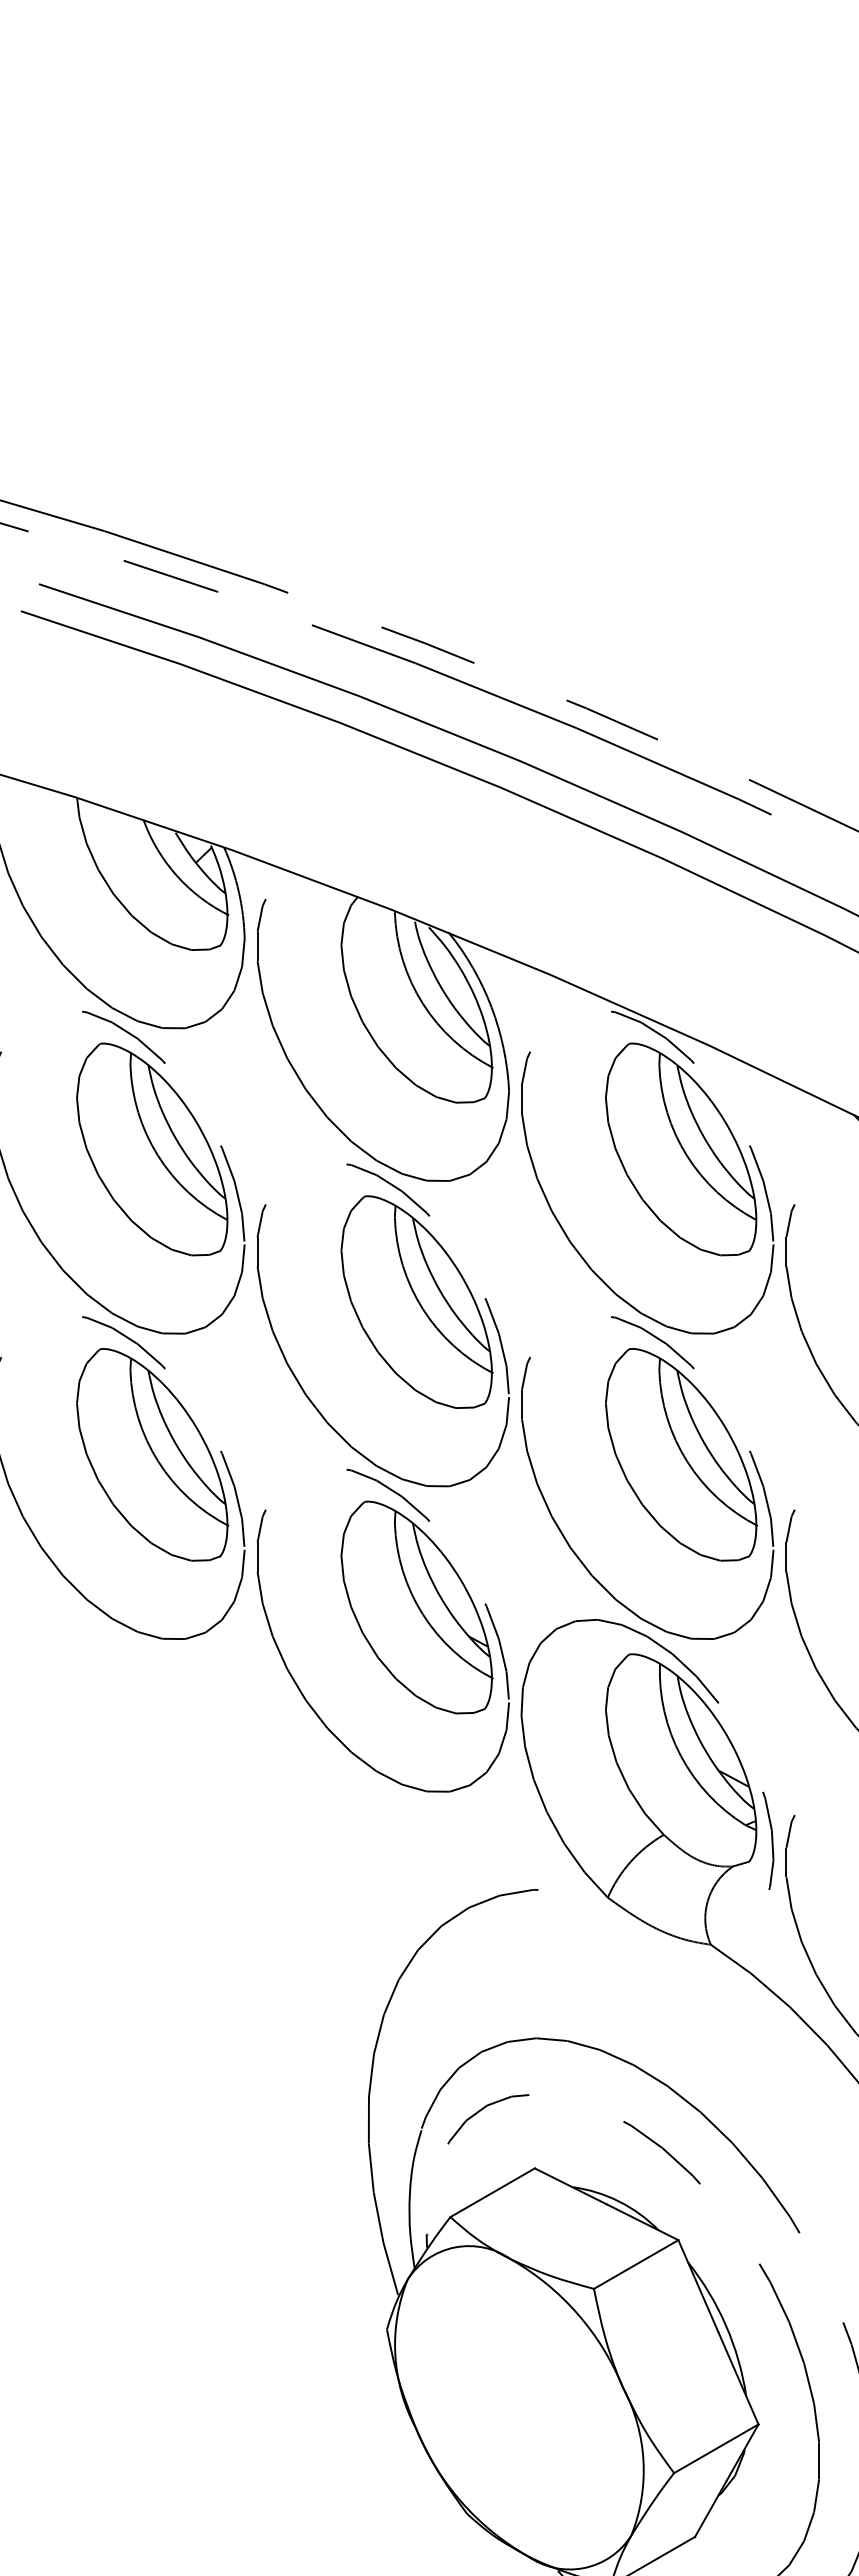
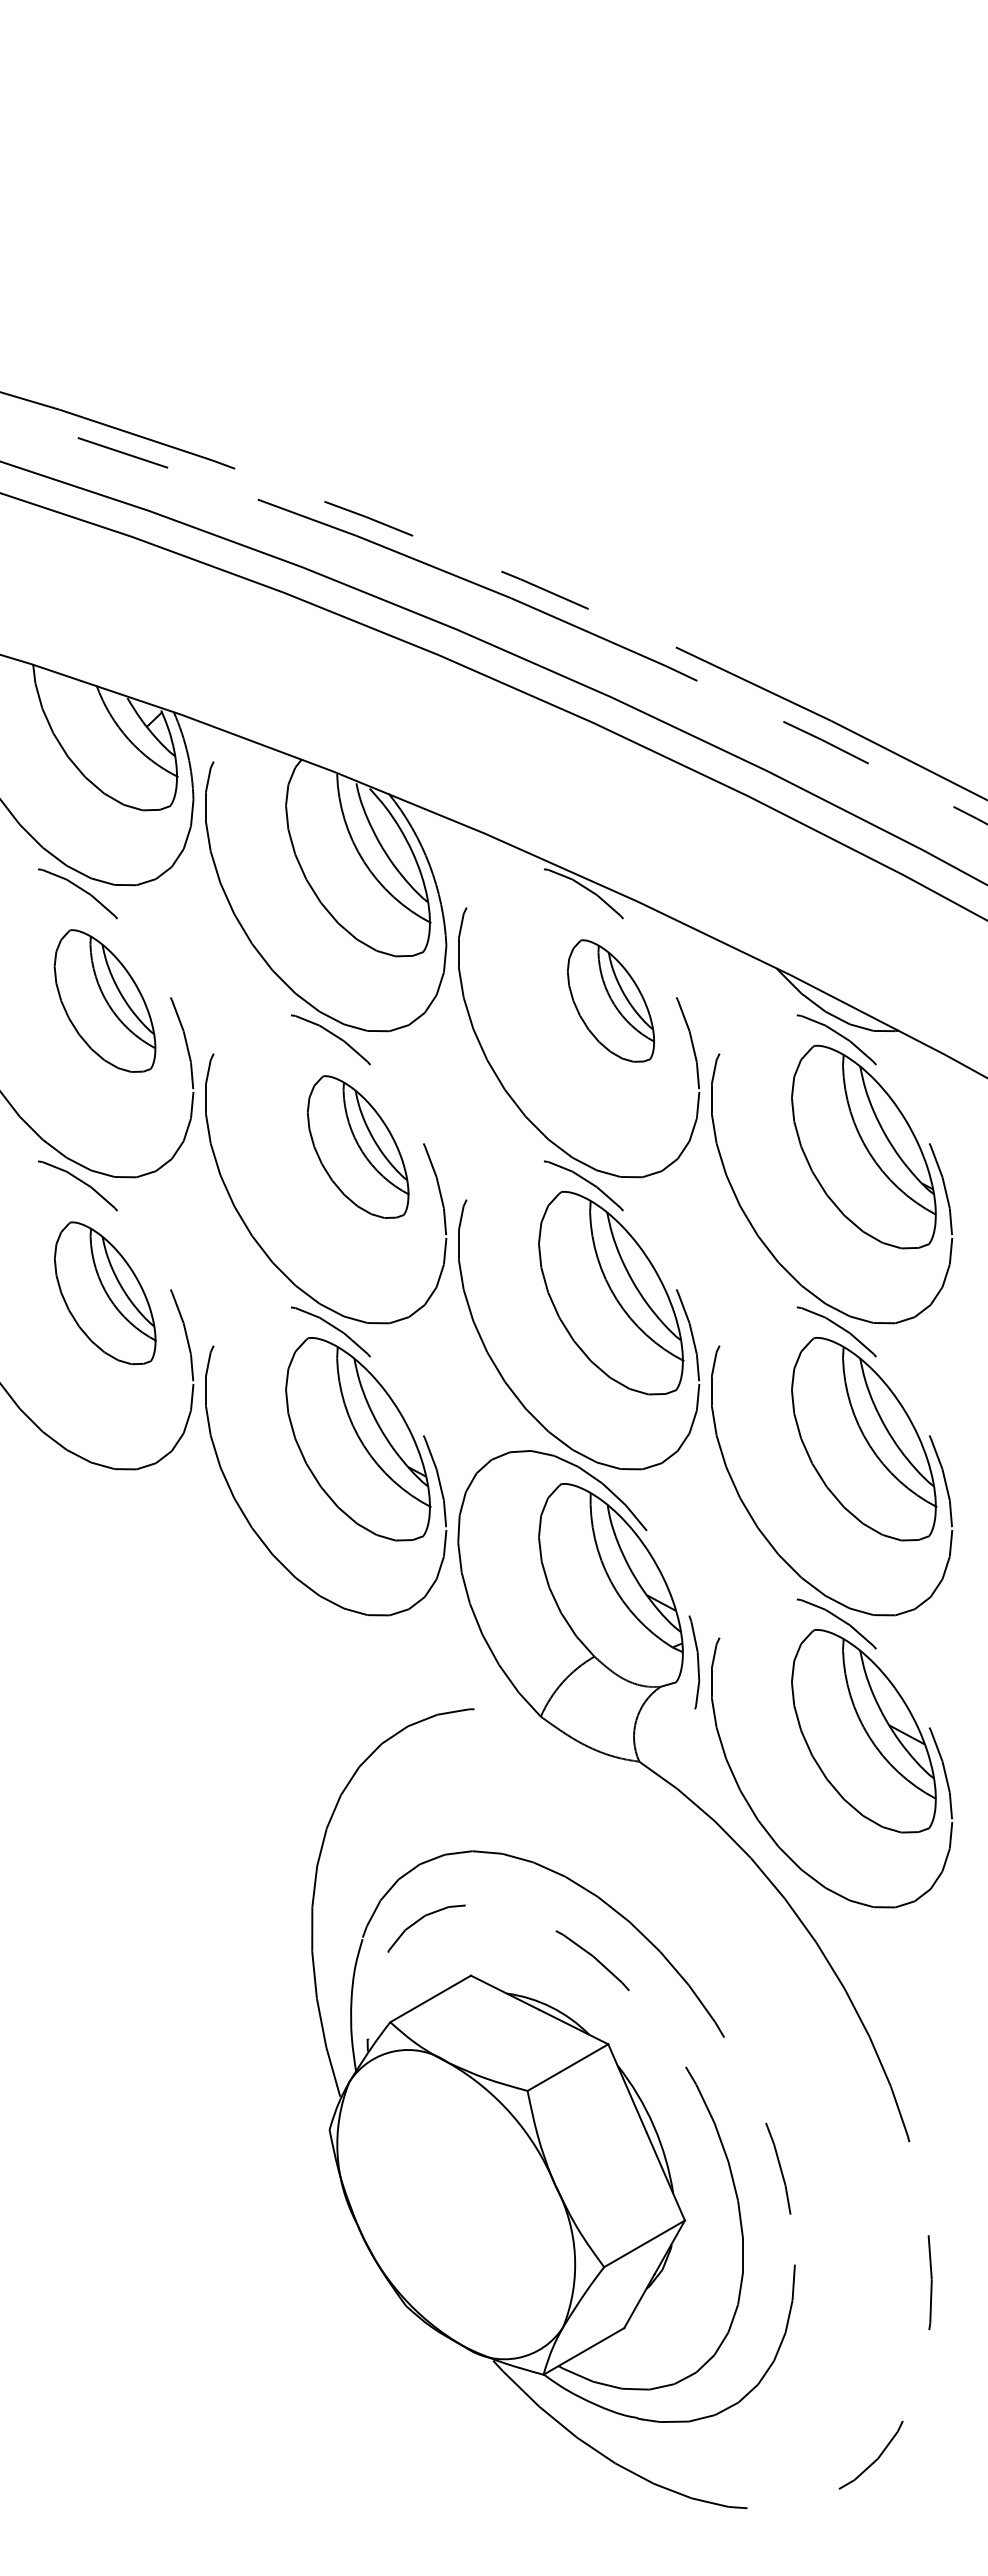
part: (151, 1148) -> (104, 1000), size x0.7
part: (680, 1148) -> (610, 1000), size x0.6
part: (417, 1301) -> (358, 1146), size x0.7
part: (152, 1455) -> (105, 1293), size x0.7

